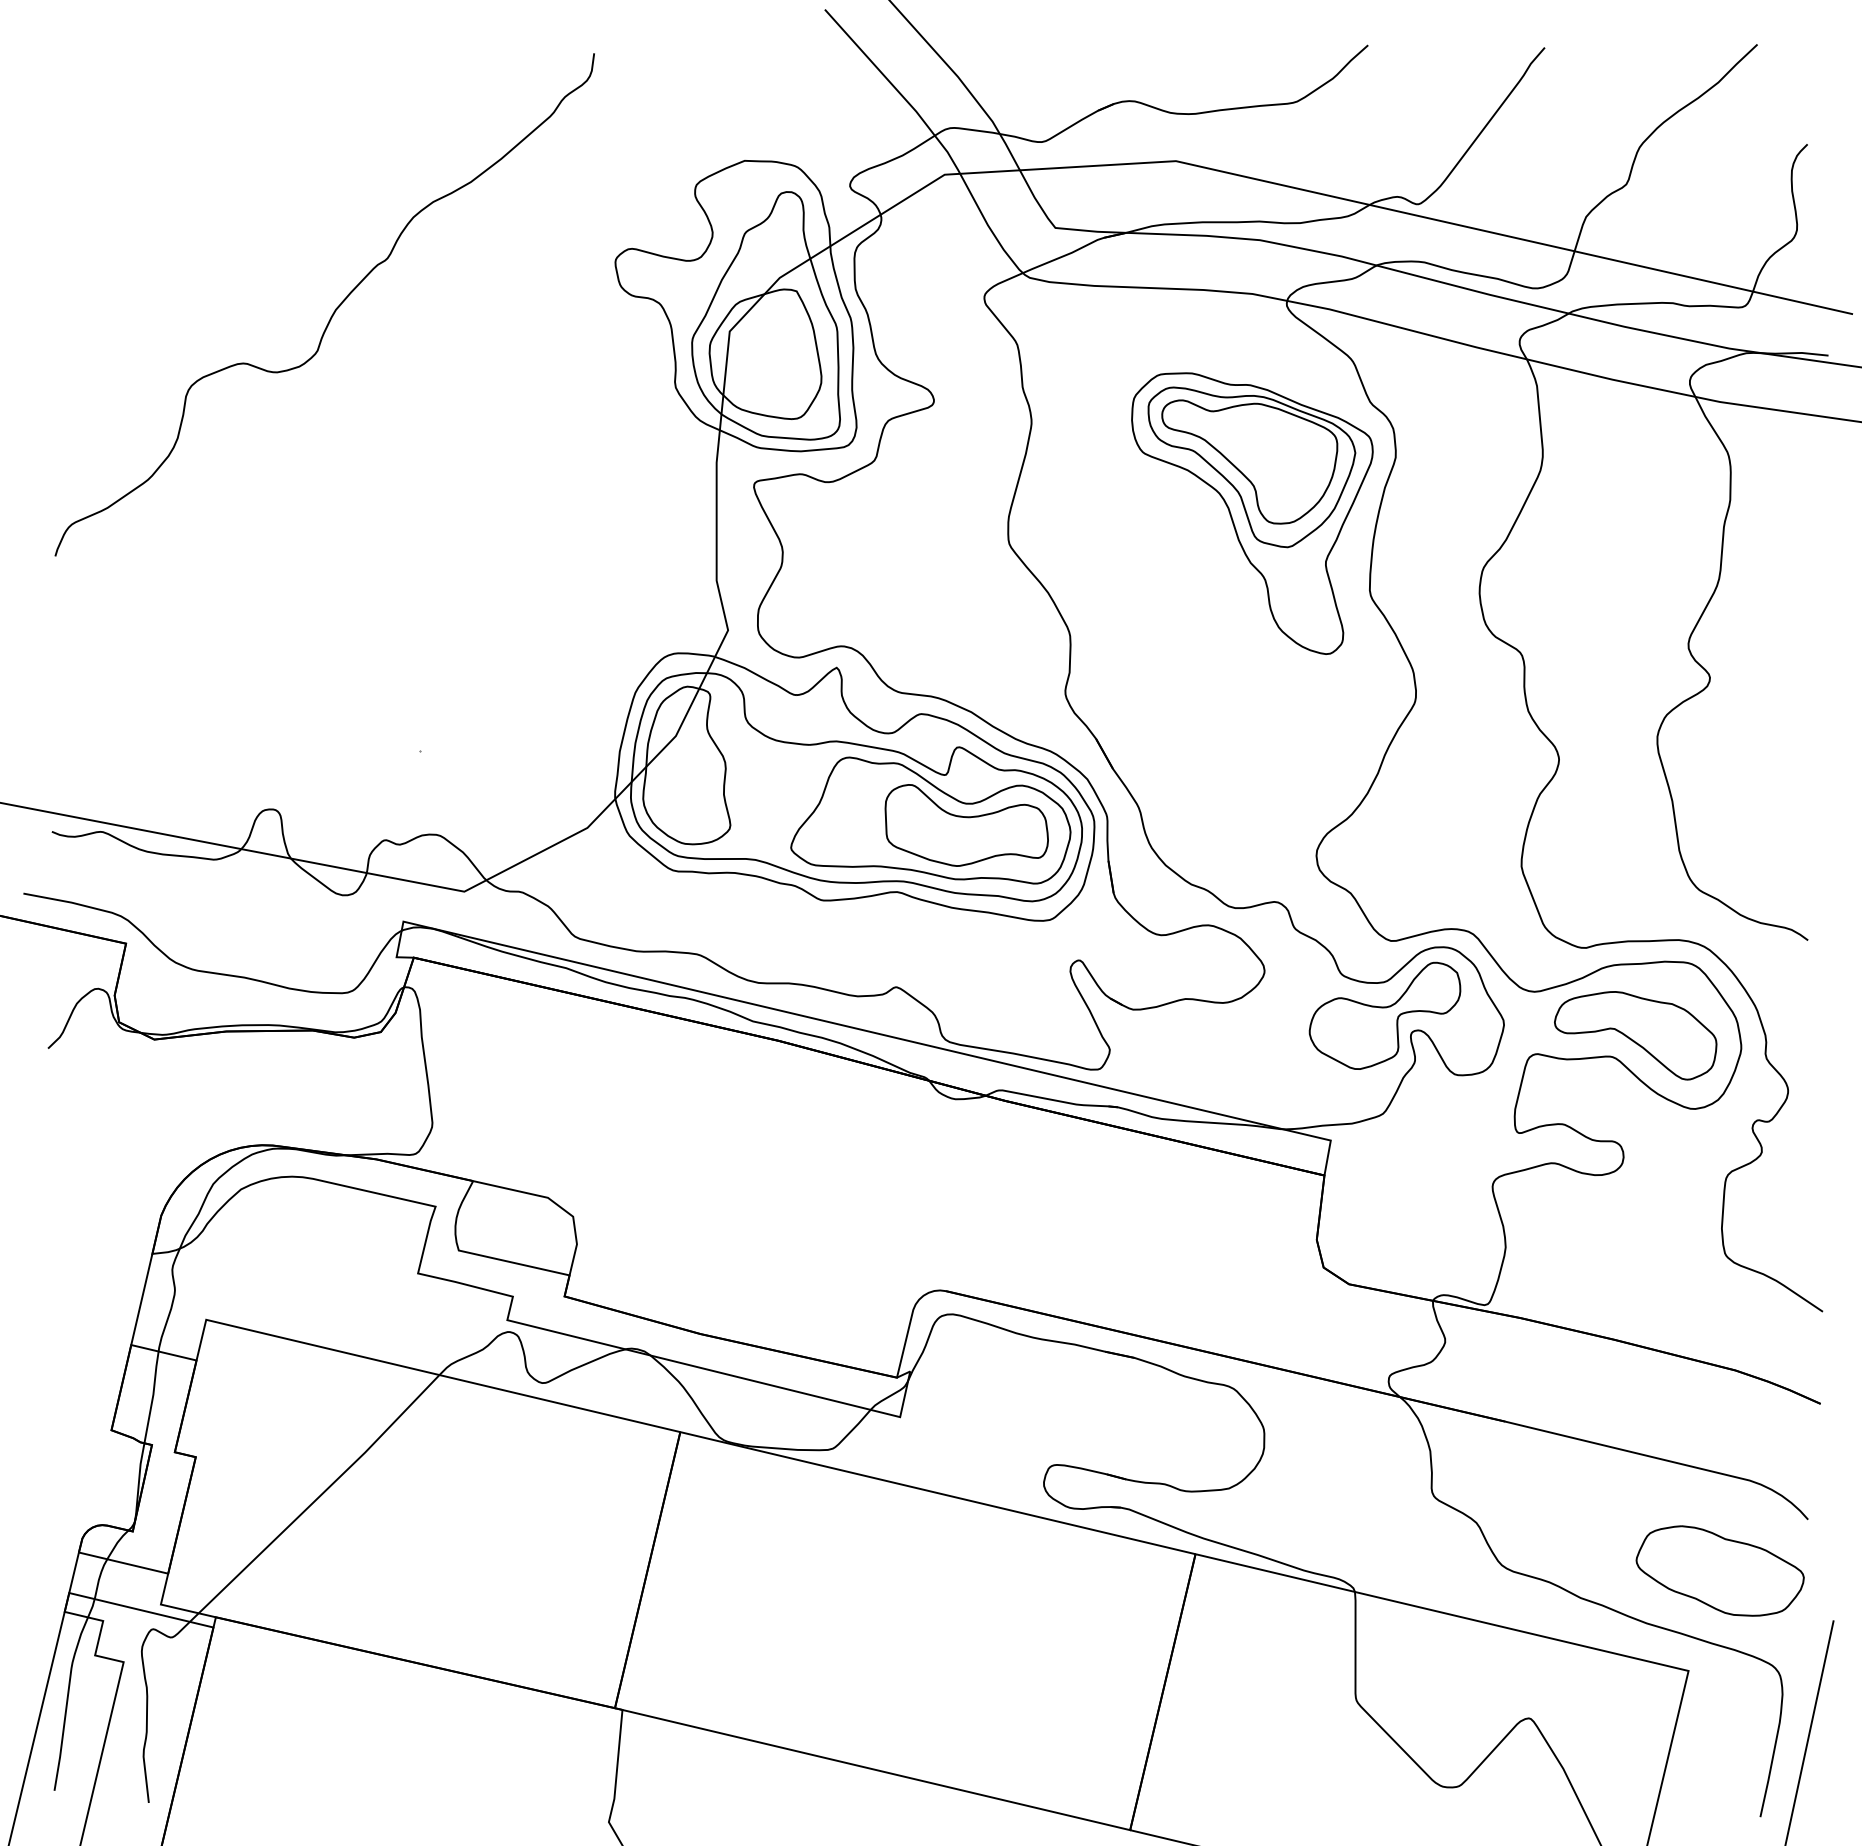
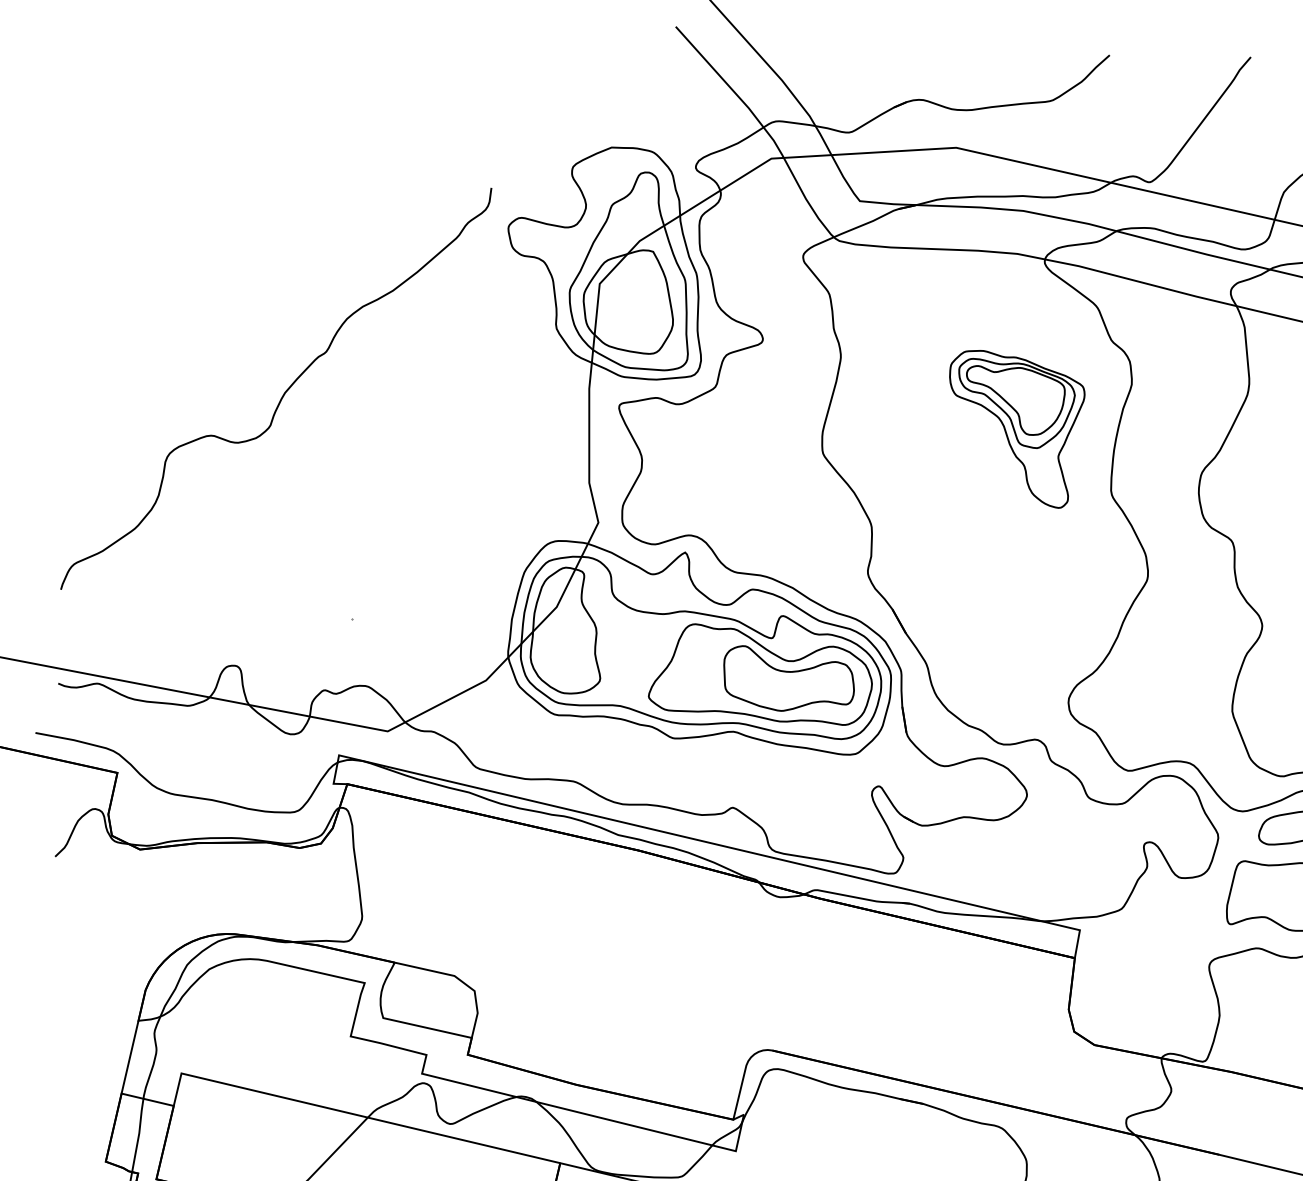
curve: (333, 311) -> (283, 394), moved
part: (1252, 513) -> (1017, 429), size x0.7
part: (1384, 1015) -> (1122, 830), removed

